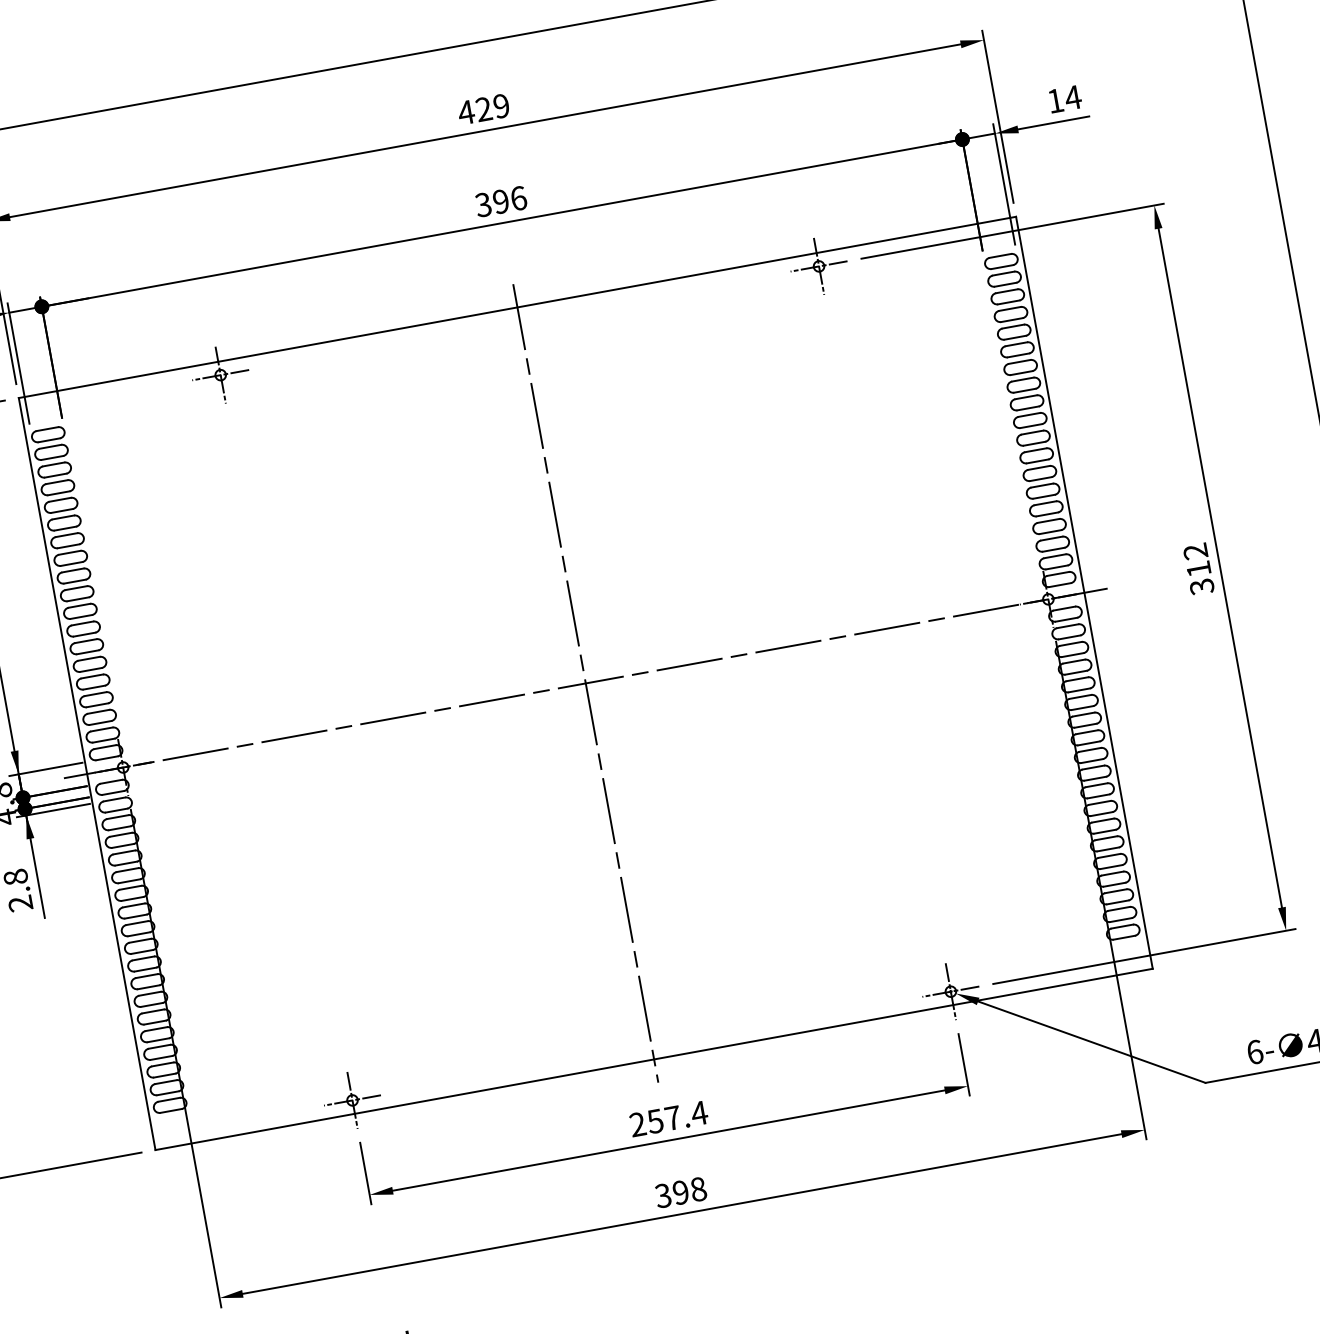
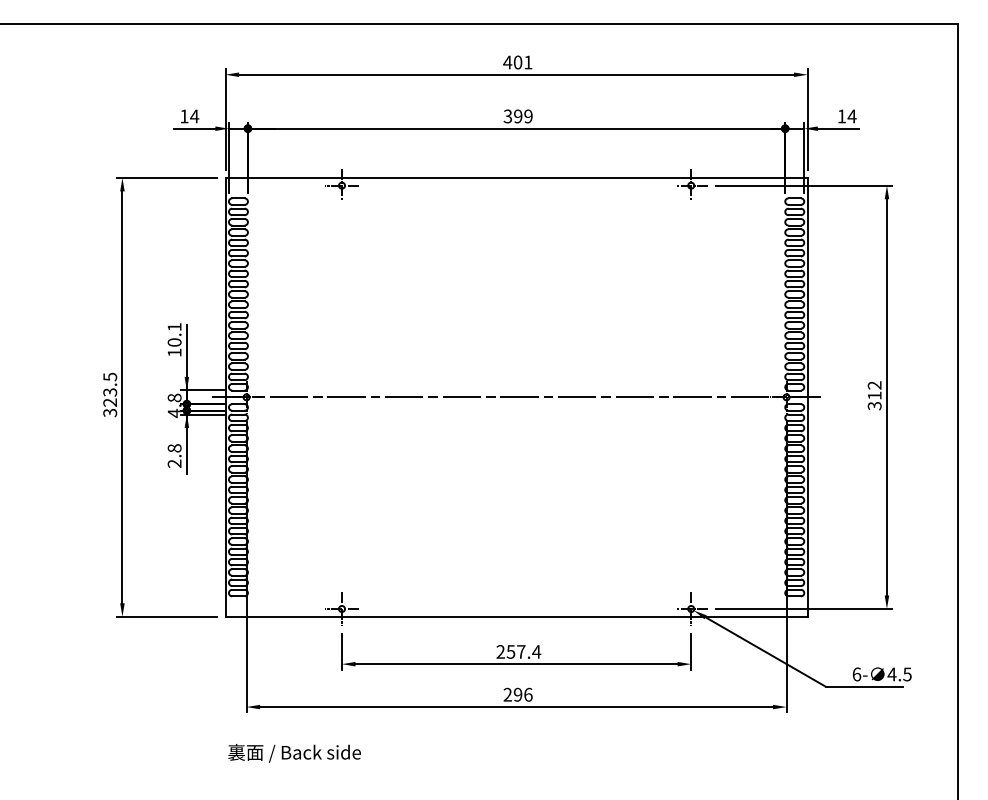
text: (491, 107) -> (522, 62), 429 -> 401
text: (518, 198) -> (528, 116), 396 -> 399
line: (585, 683) -> (516, 397), removed
text: (679, 1192) -> (517, 694), 398 -> 296

